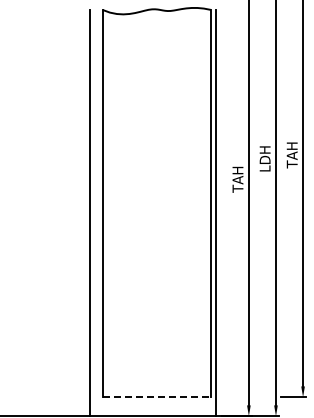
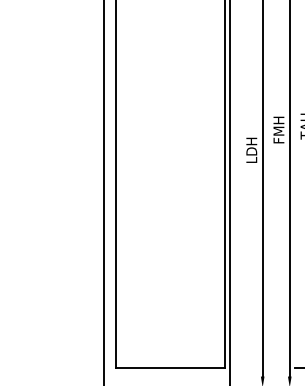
text: (264, 158) -> (278, 129), LDH -> FMH
text: (237, 179) -> (251, 150), TAH -> LDH
line: (157, 397) -> (171, 368), dashed -> solid

